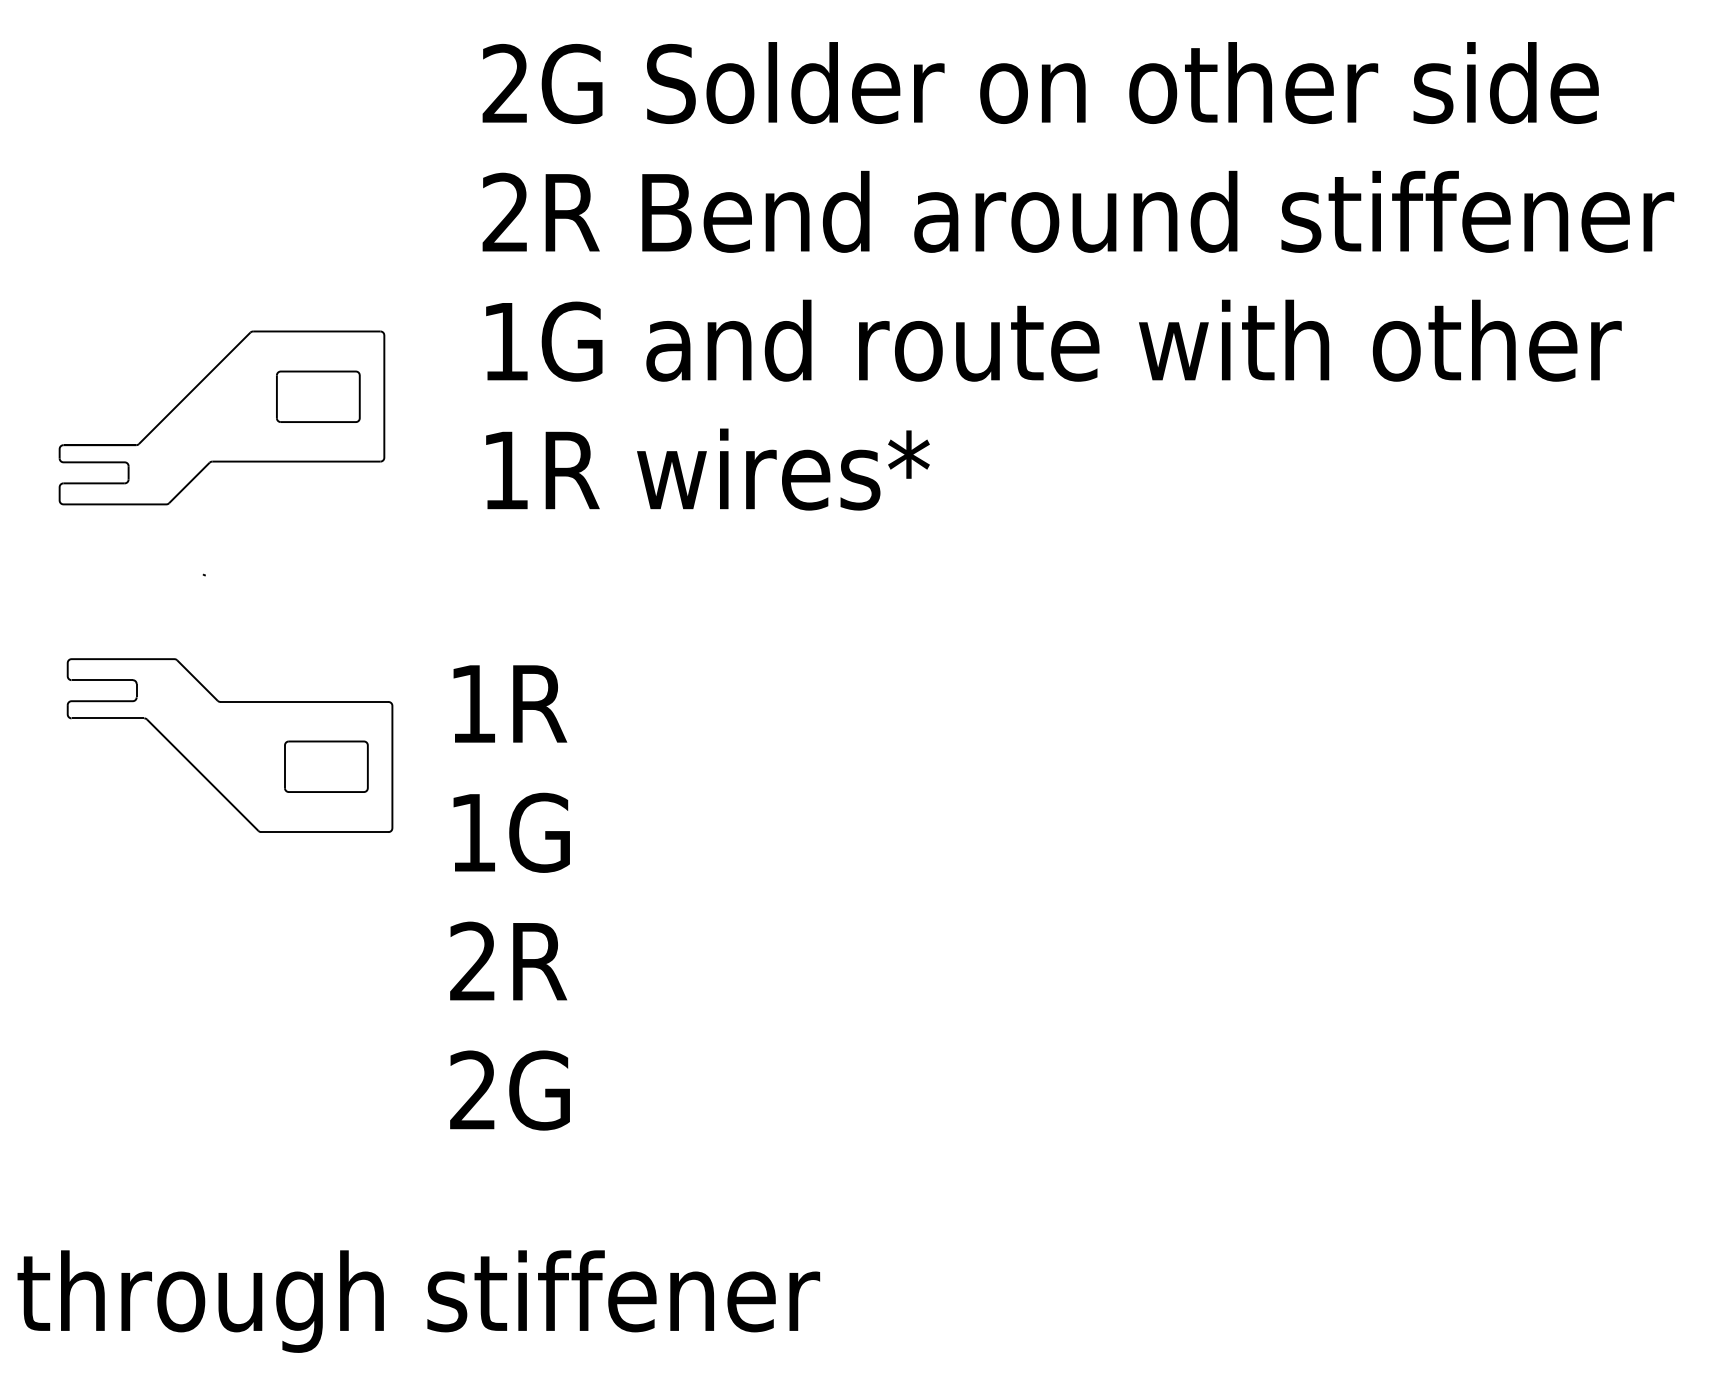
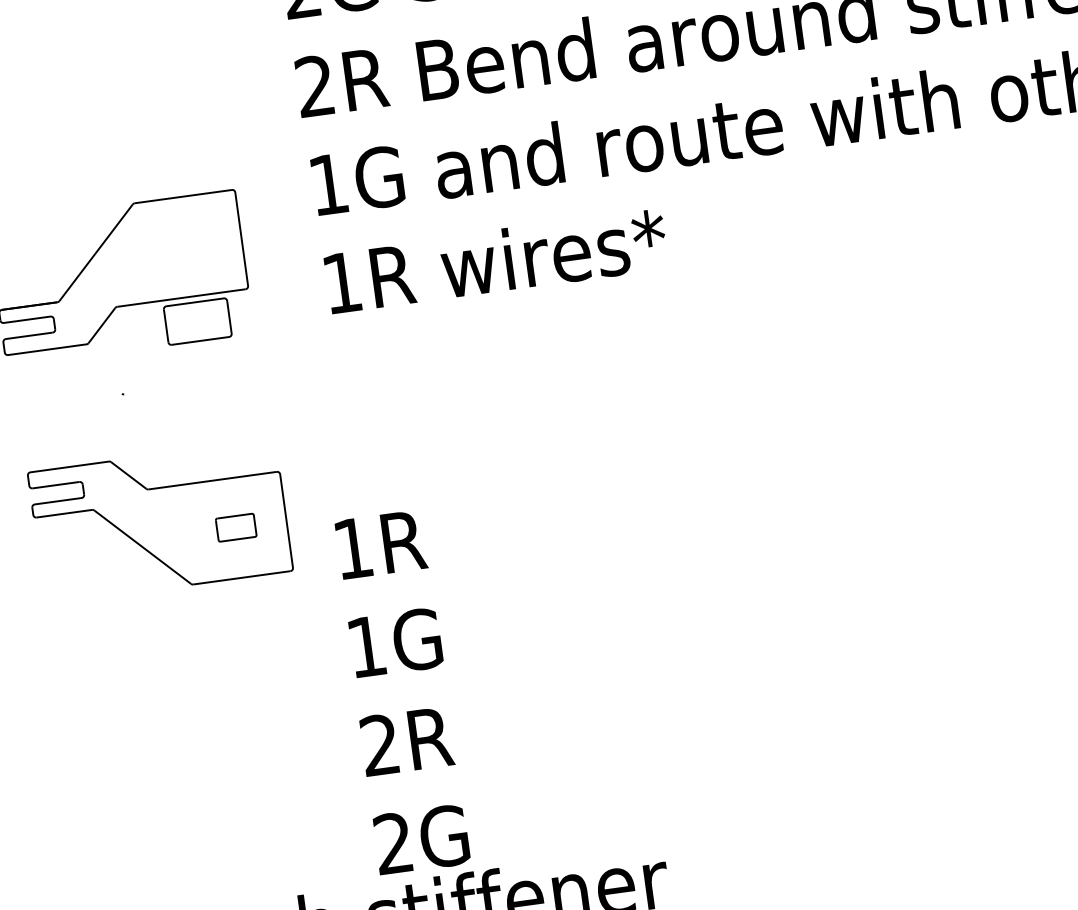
part: (318, 396) -> (197, 321), moved
part: (326, 766) -> (236, 527), size x0.6
text: (509, 897) -> (401, 692), moved

